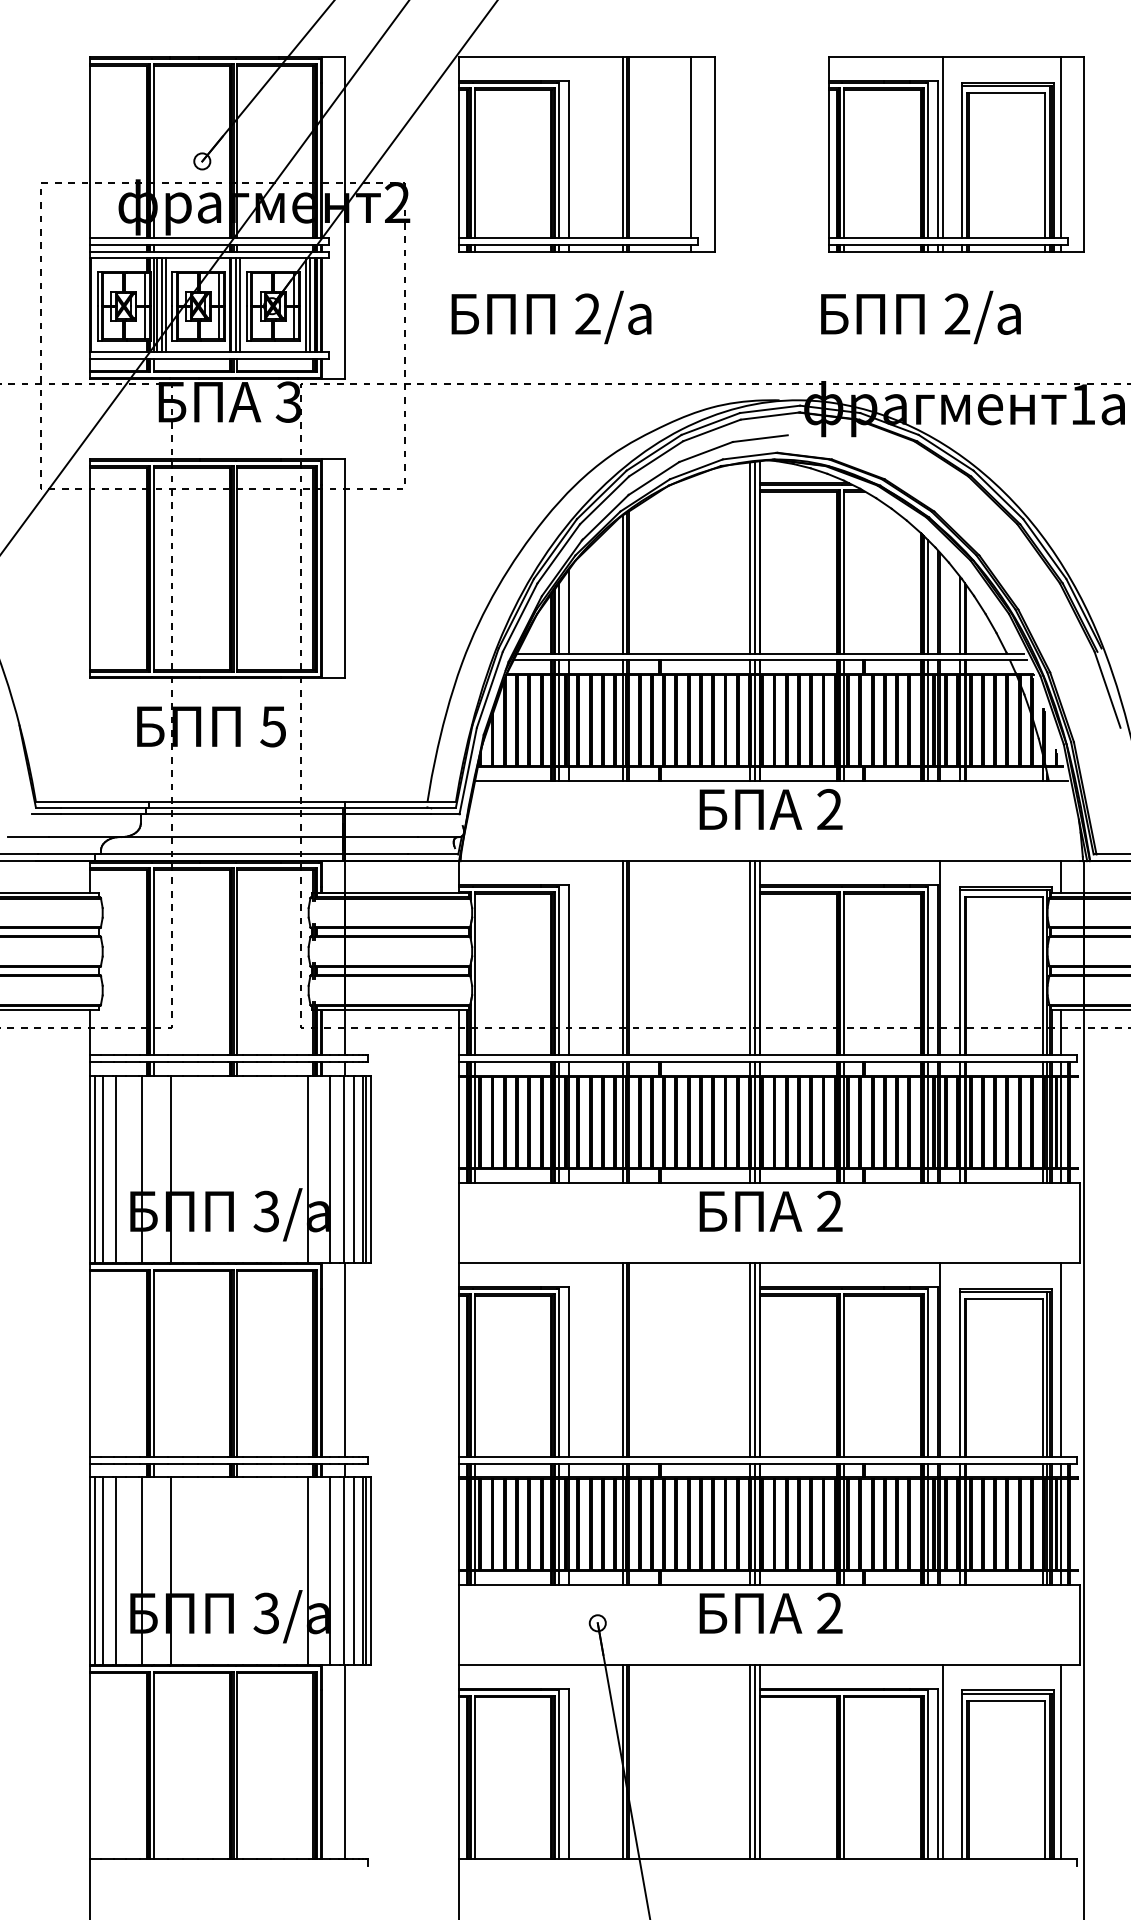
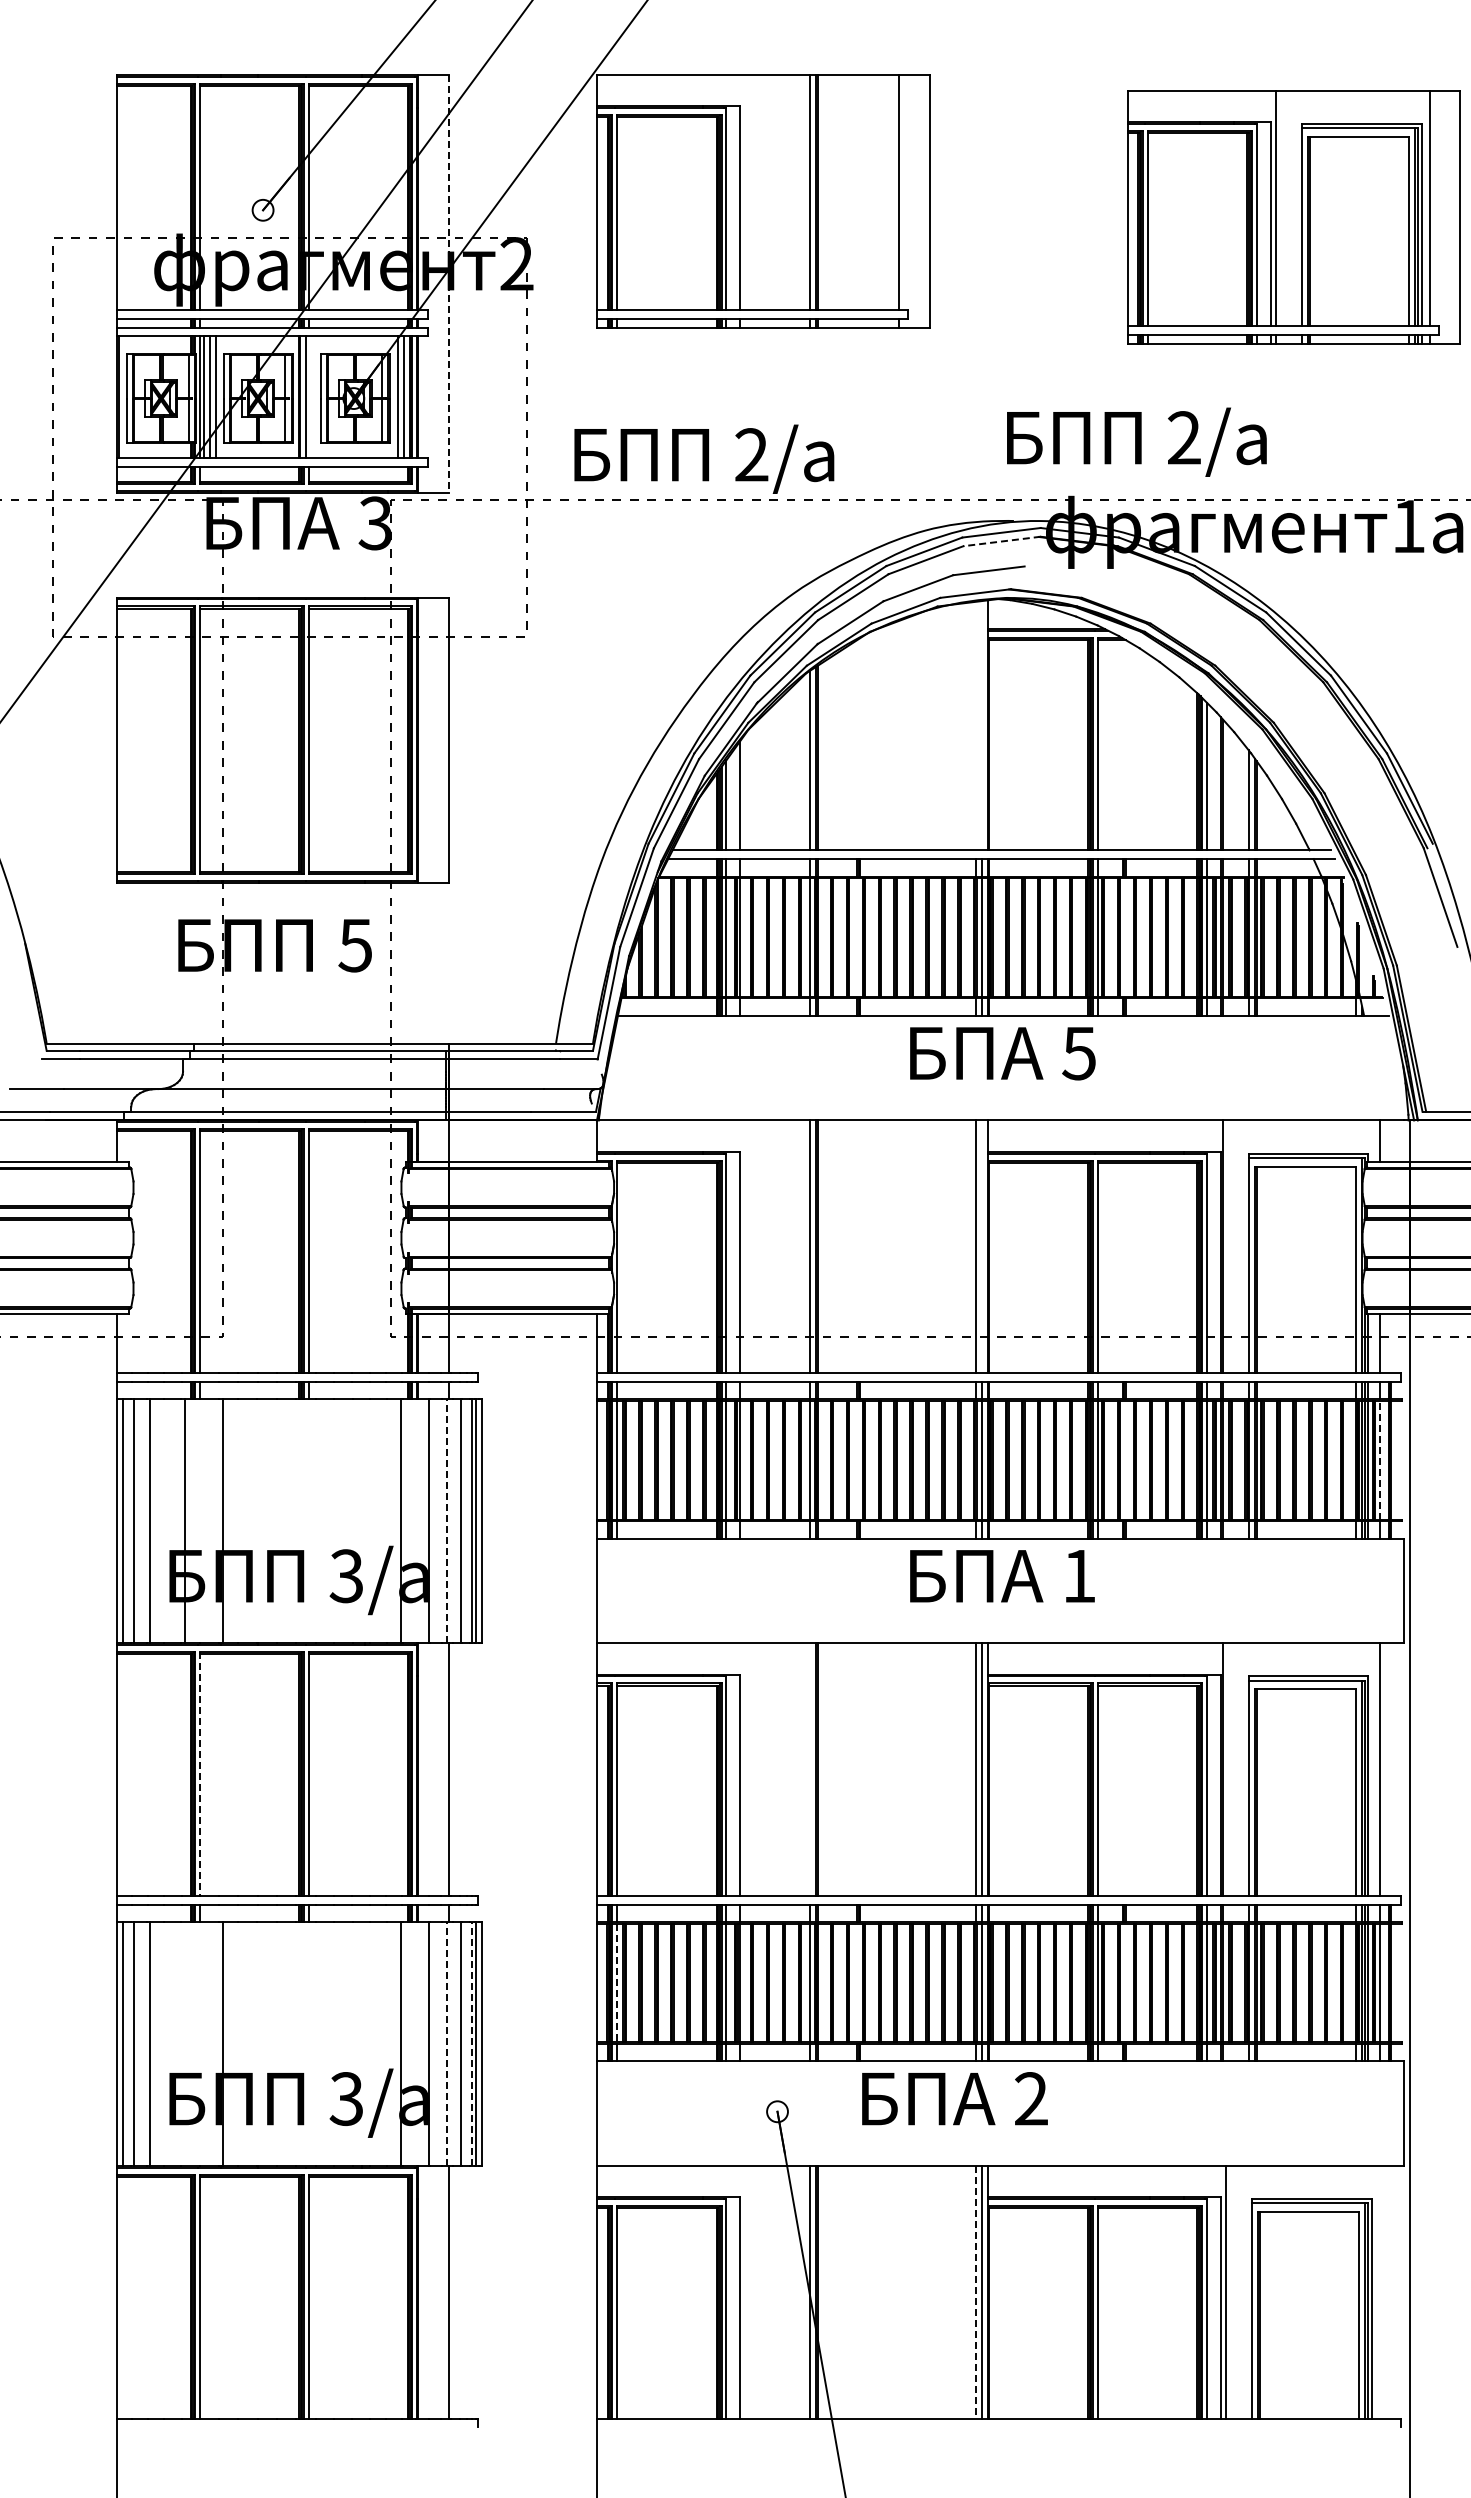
part: (956, 154) -> (1293, 217), moved
line: (345, 218) -> (449, 284), solid -> dashed
line: (240, 305) -> (312, 397), removed
text: (551, 316) -> (704, 458), moved
text: (920, 316) -> (1136, 441), moved
line: (770, 416) -> (1002, 541), solid -> dashed
line: (750, 557) -> (976, 725), removed
line: (755, 557) -> (982, 725), removed
text: (829, 809) -> (1078, 1053), 2 -> 5
line: (755, 958) -> (982, 1246), removed
line: (1060, 1121) -> (1379, 1459), solid -> dashed
line: (343, 1169) -> (446, 1521), solid -> dashed
text: (829, 1211) -> (1079, 1575), 2 -> 1
line: (622, 1360) -> (809, 1769), removed
line: (154, 1363) -> (200, 1773), solid -> dashed
line: (474, 1524) -> (617, 1983), solid -> dashed
line: (142, 1571) -> (185, 2044), removed
line: (343, 1571) -> (446, 2044), solid -> dashed
line: (362, 1571) -> (471, 2044), solid -> dashed
text: (770, 1613) -> (954, 2098), moved
line: (750, 1762) -> (976, 2292), solid -> dashed
line: (1060, 1762) -> (1379, 2292), removed

